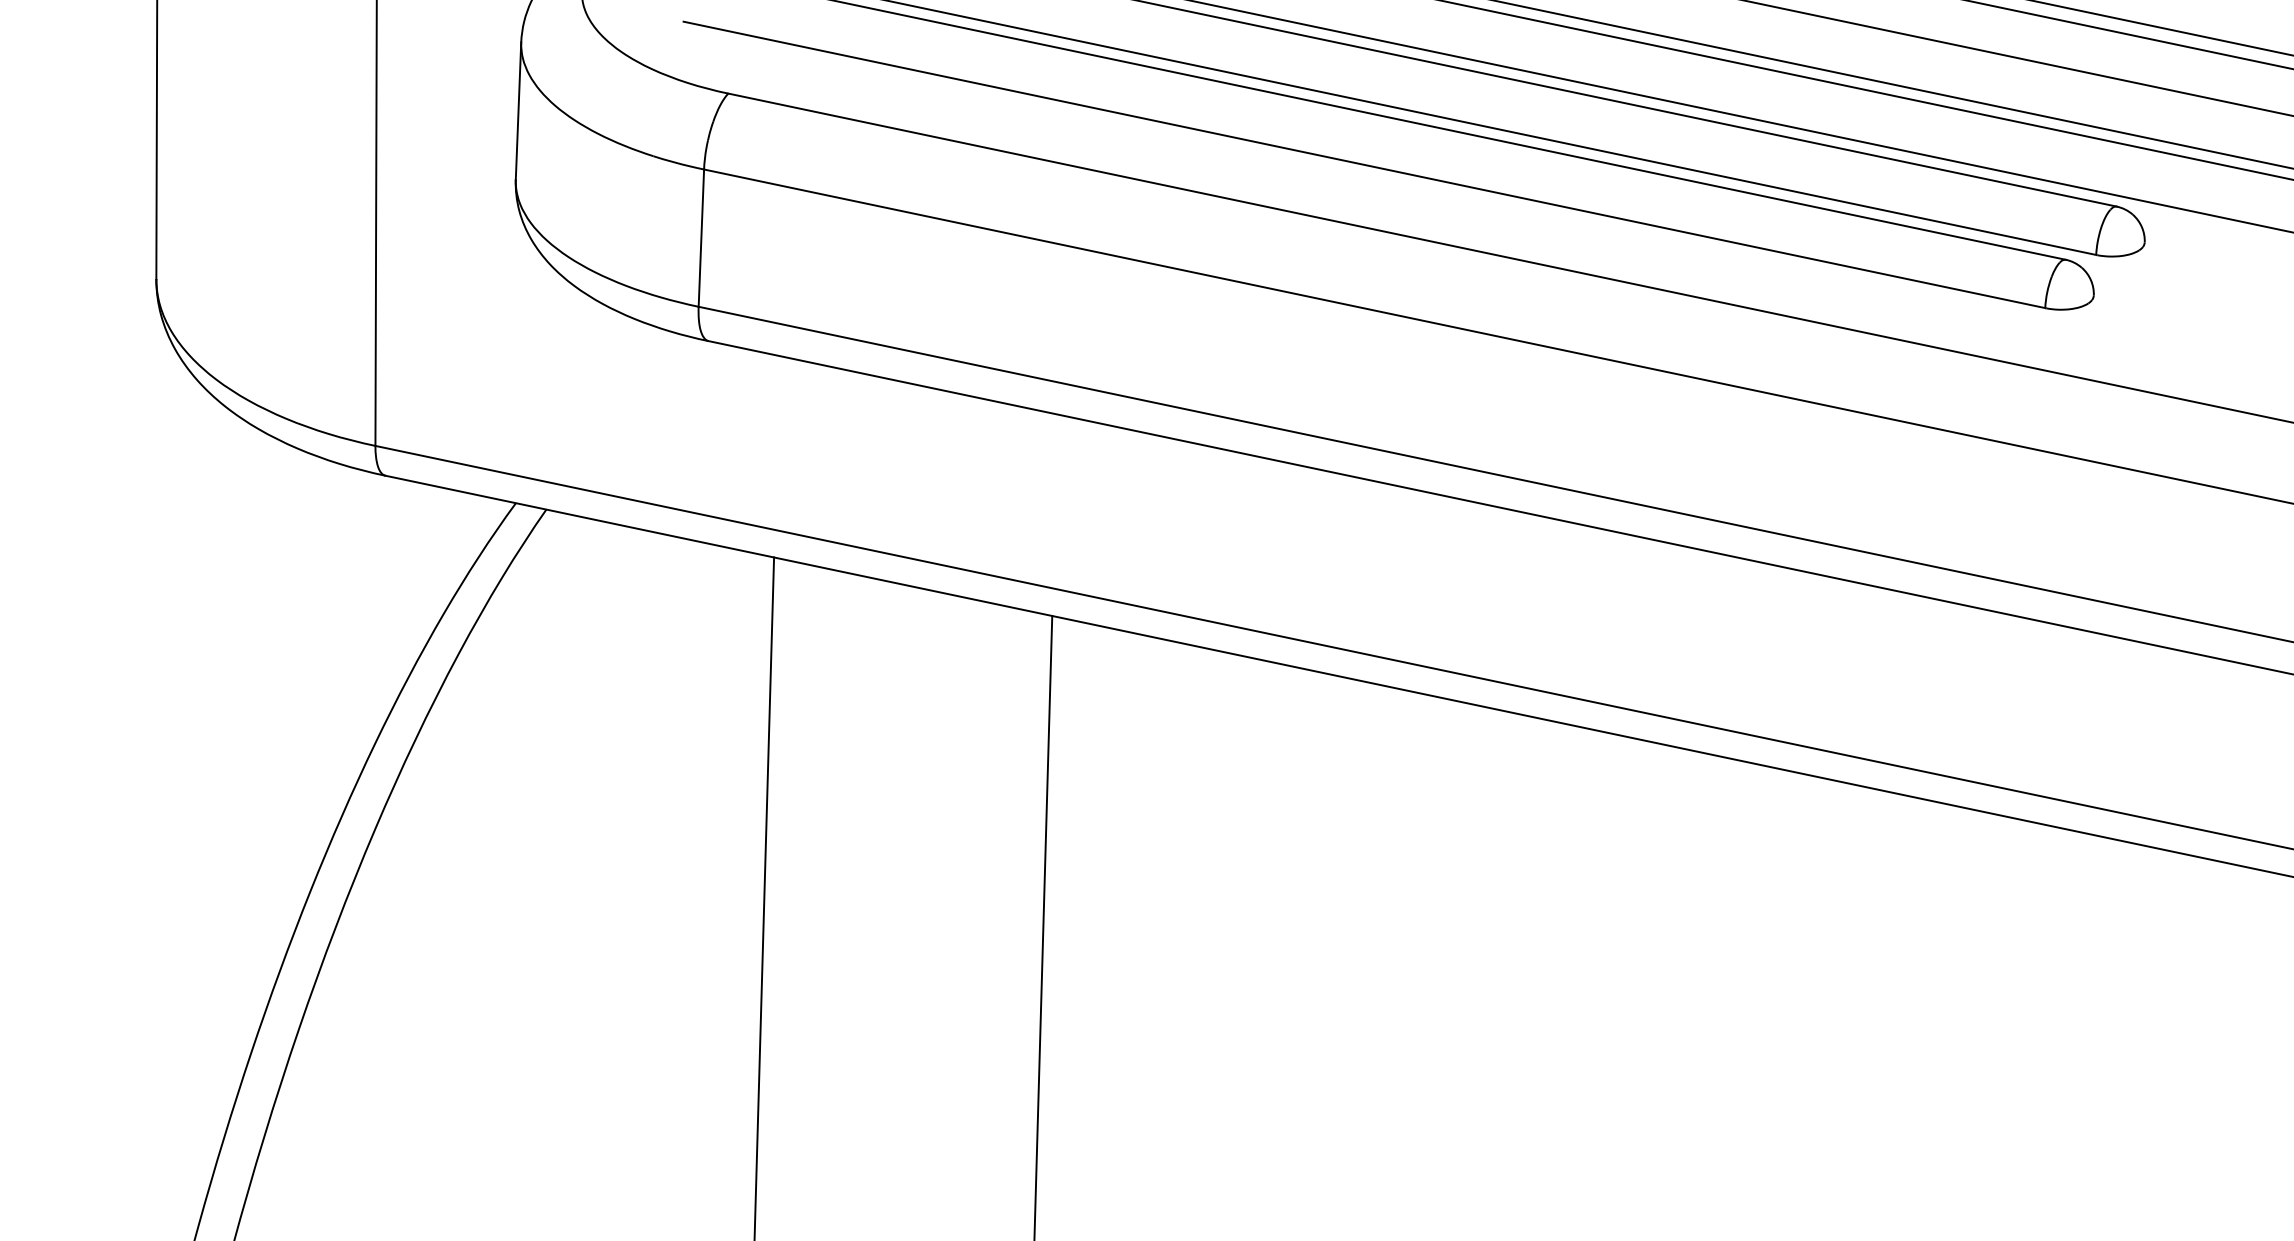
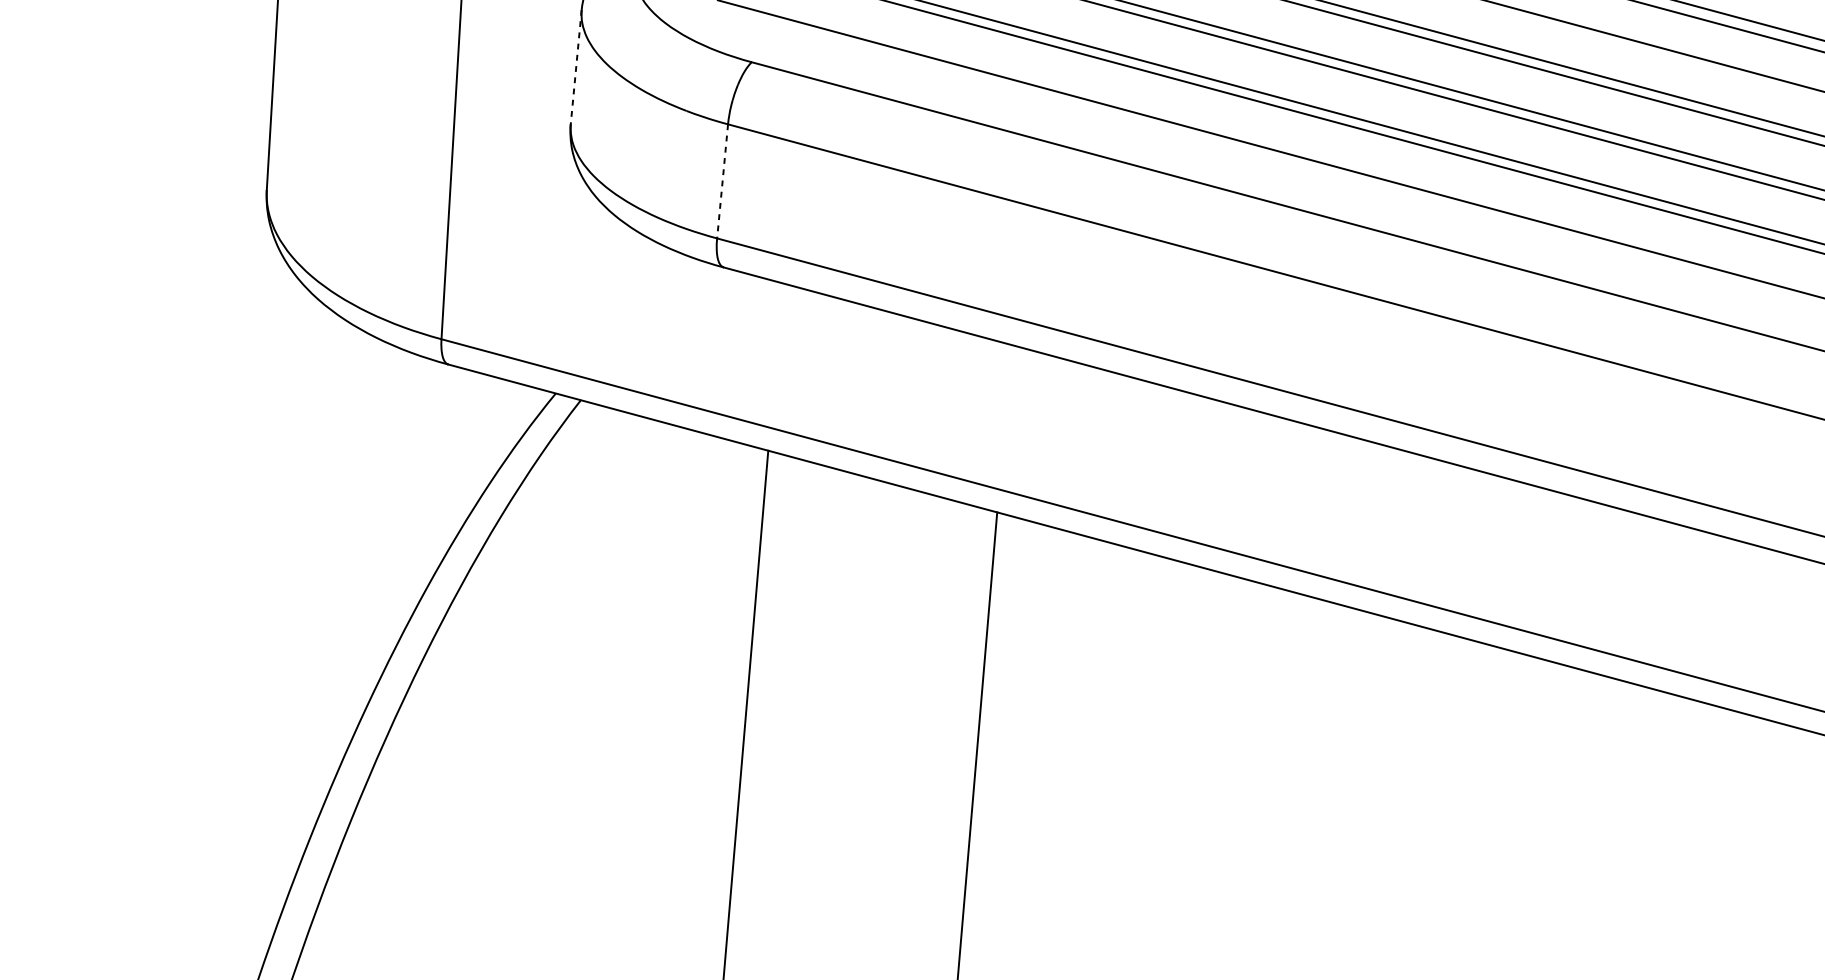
line: (518, 110) -> (576, 66), solid -> dashed
line: (701, 238) -> (722, 181), solid -> dashed

